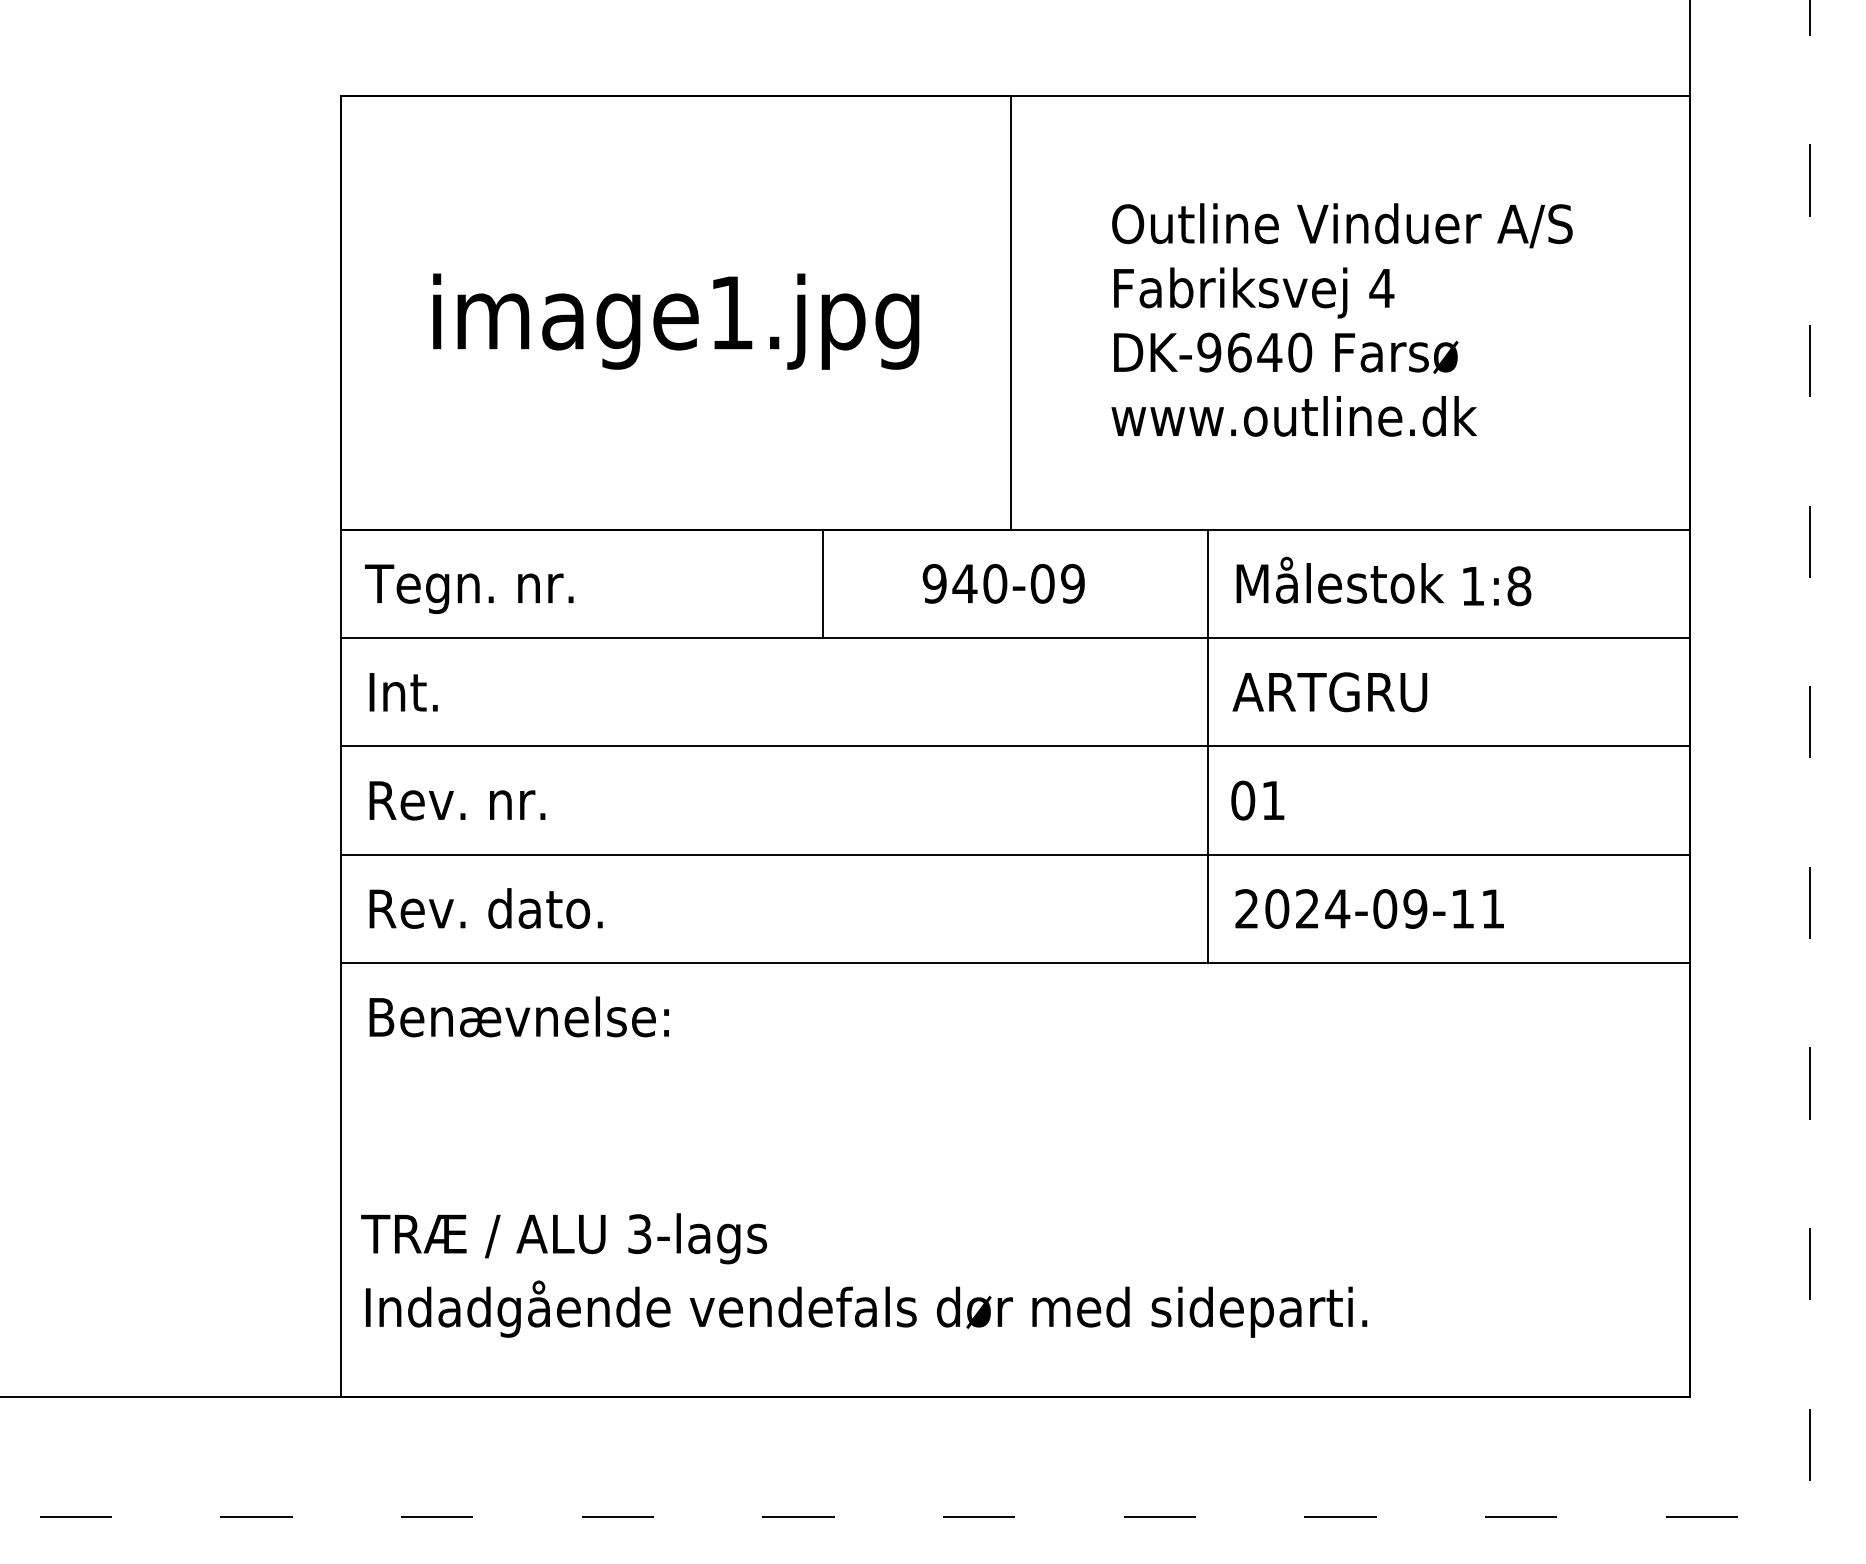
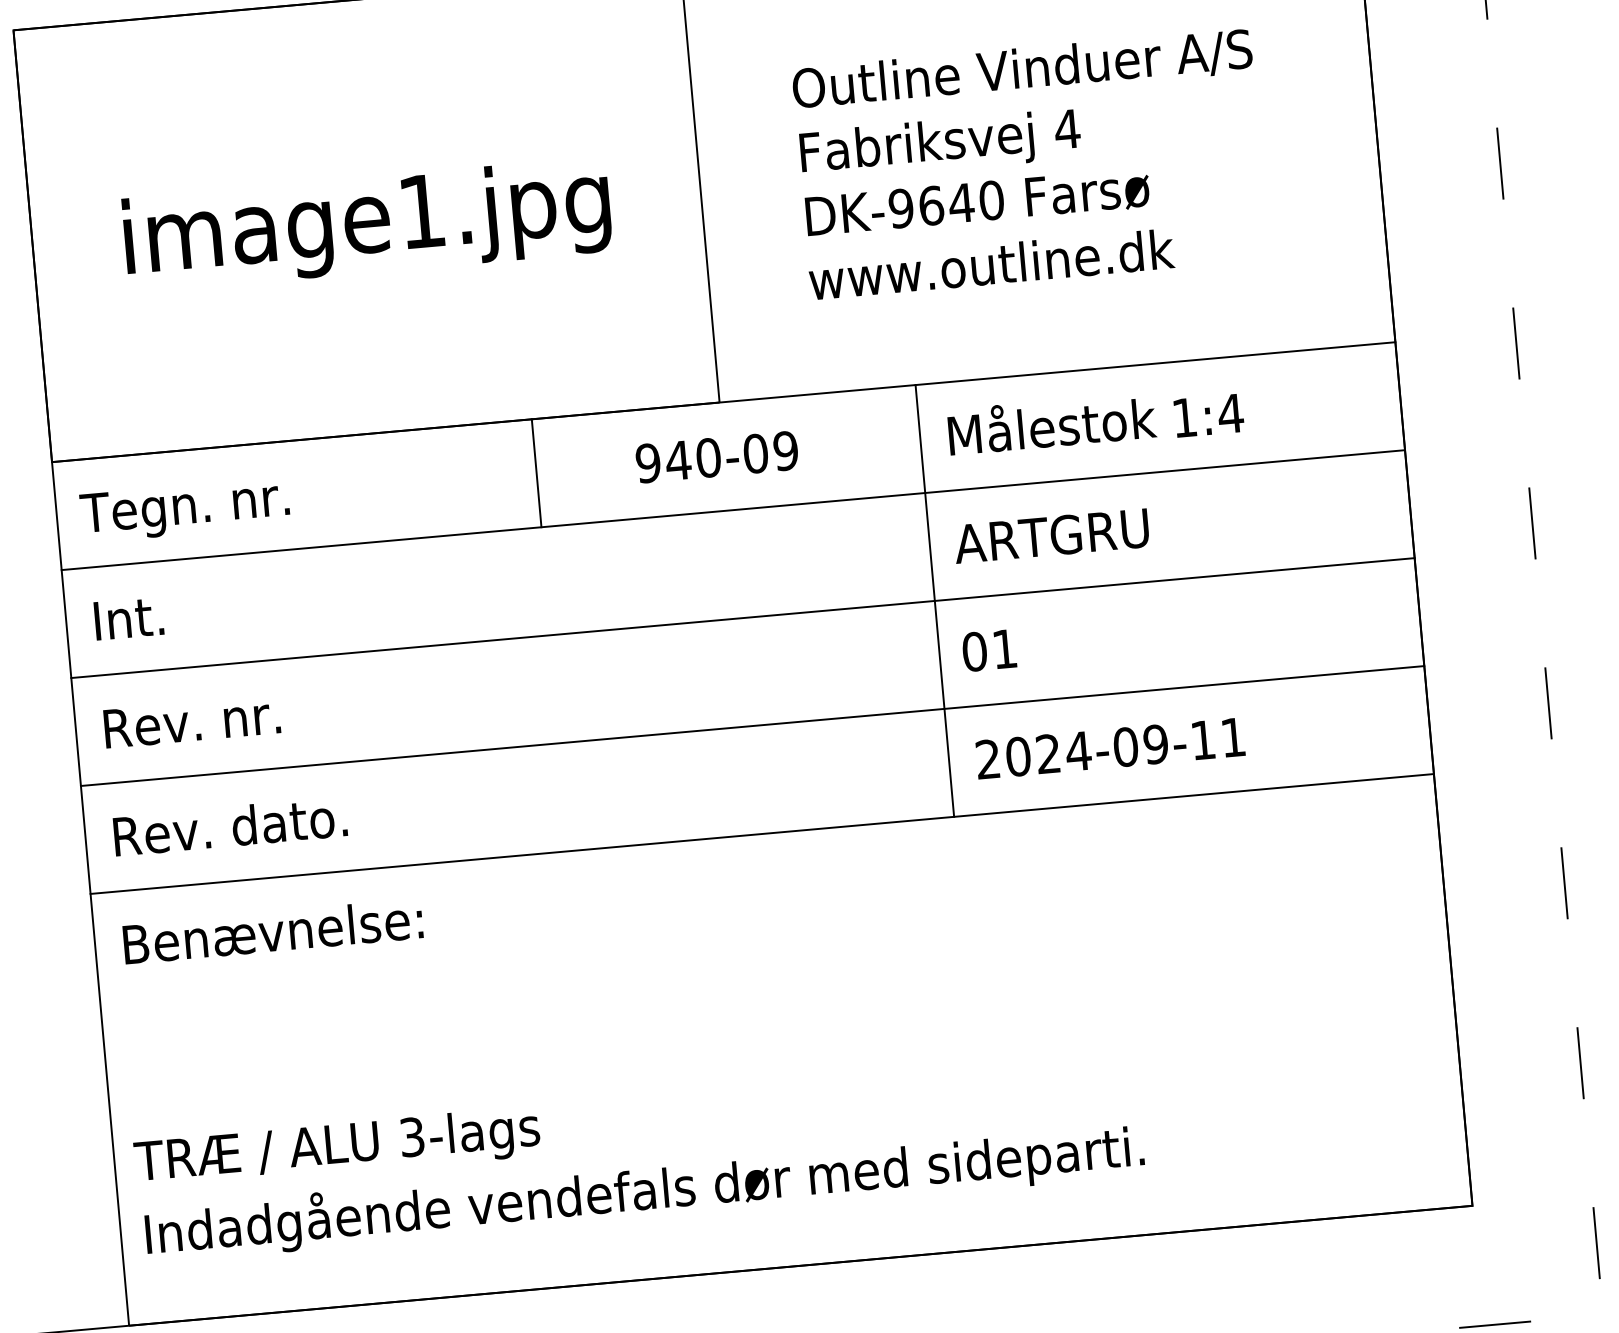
text: (1518, 586) -> (1229, 414), 1:8 -> 1:4

